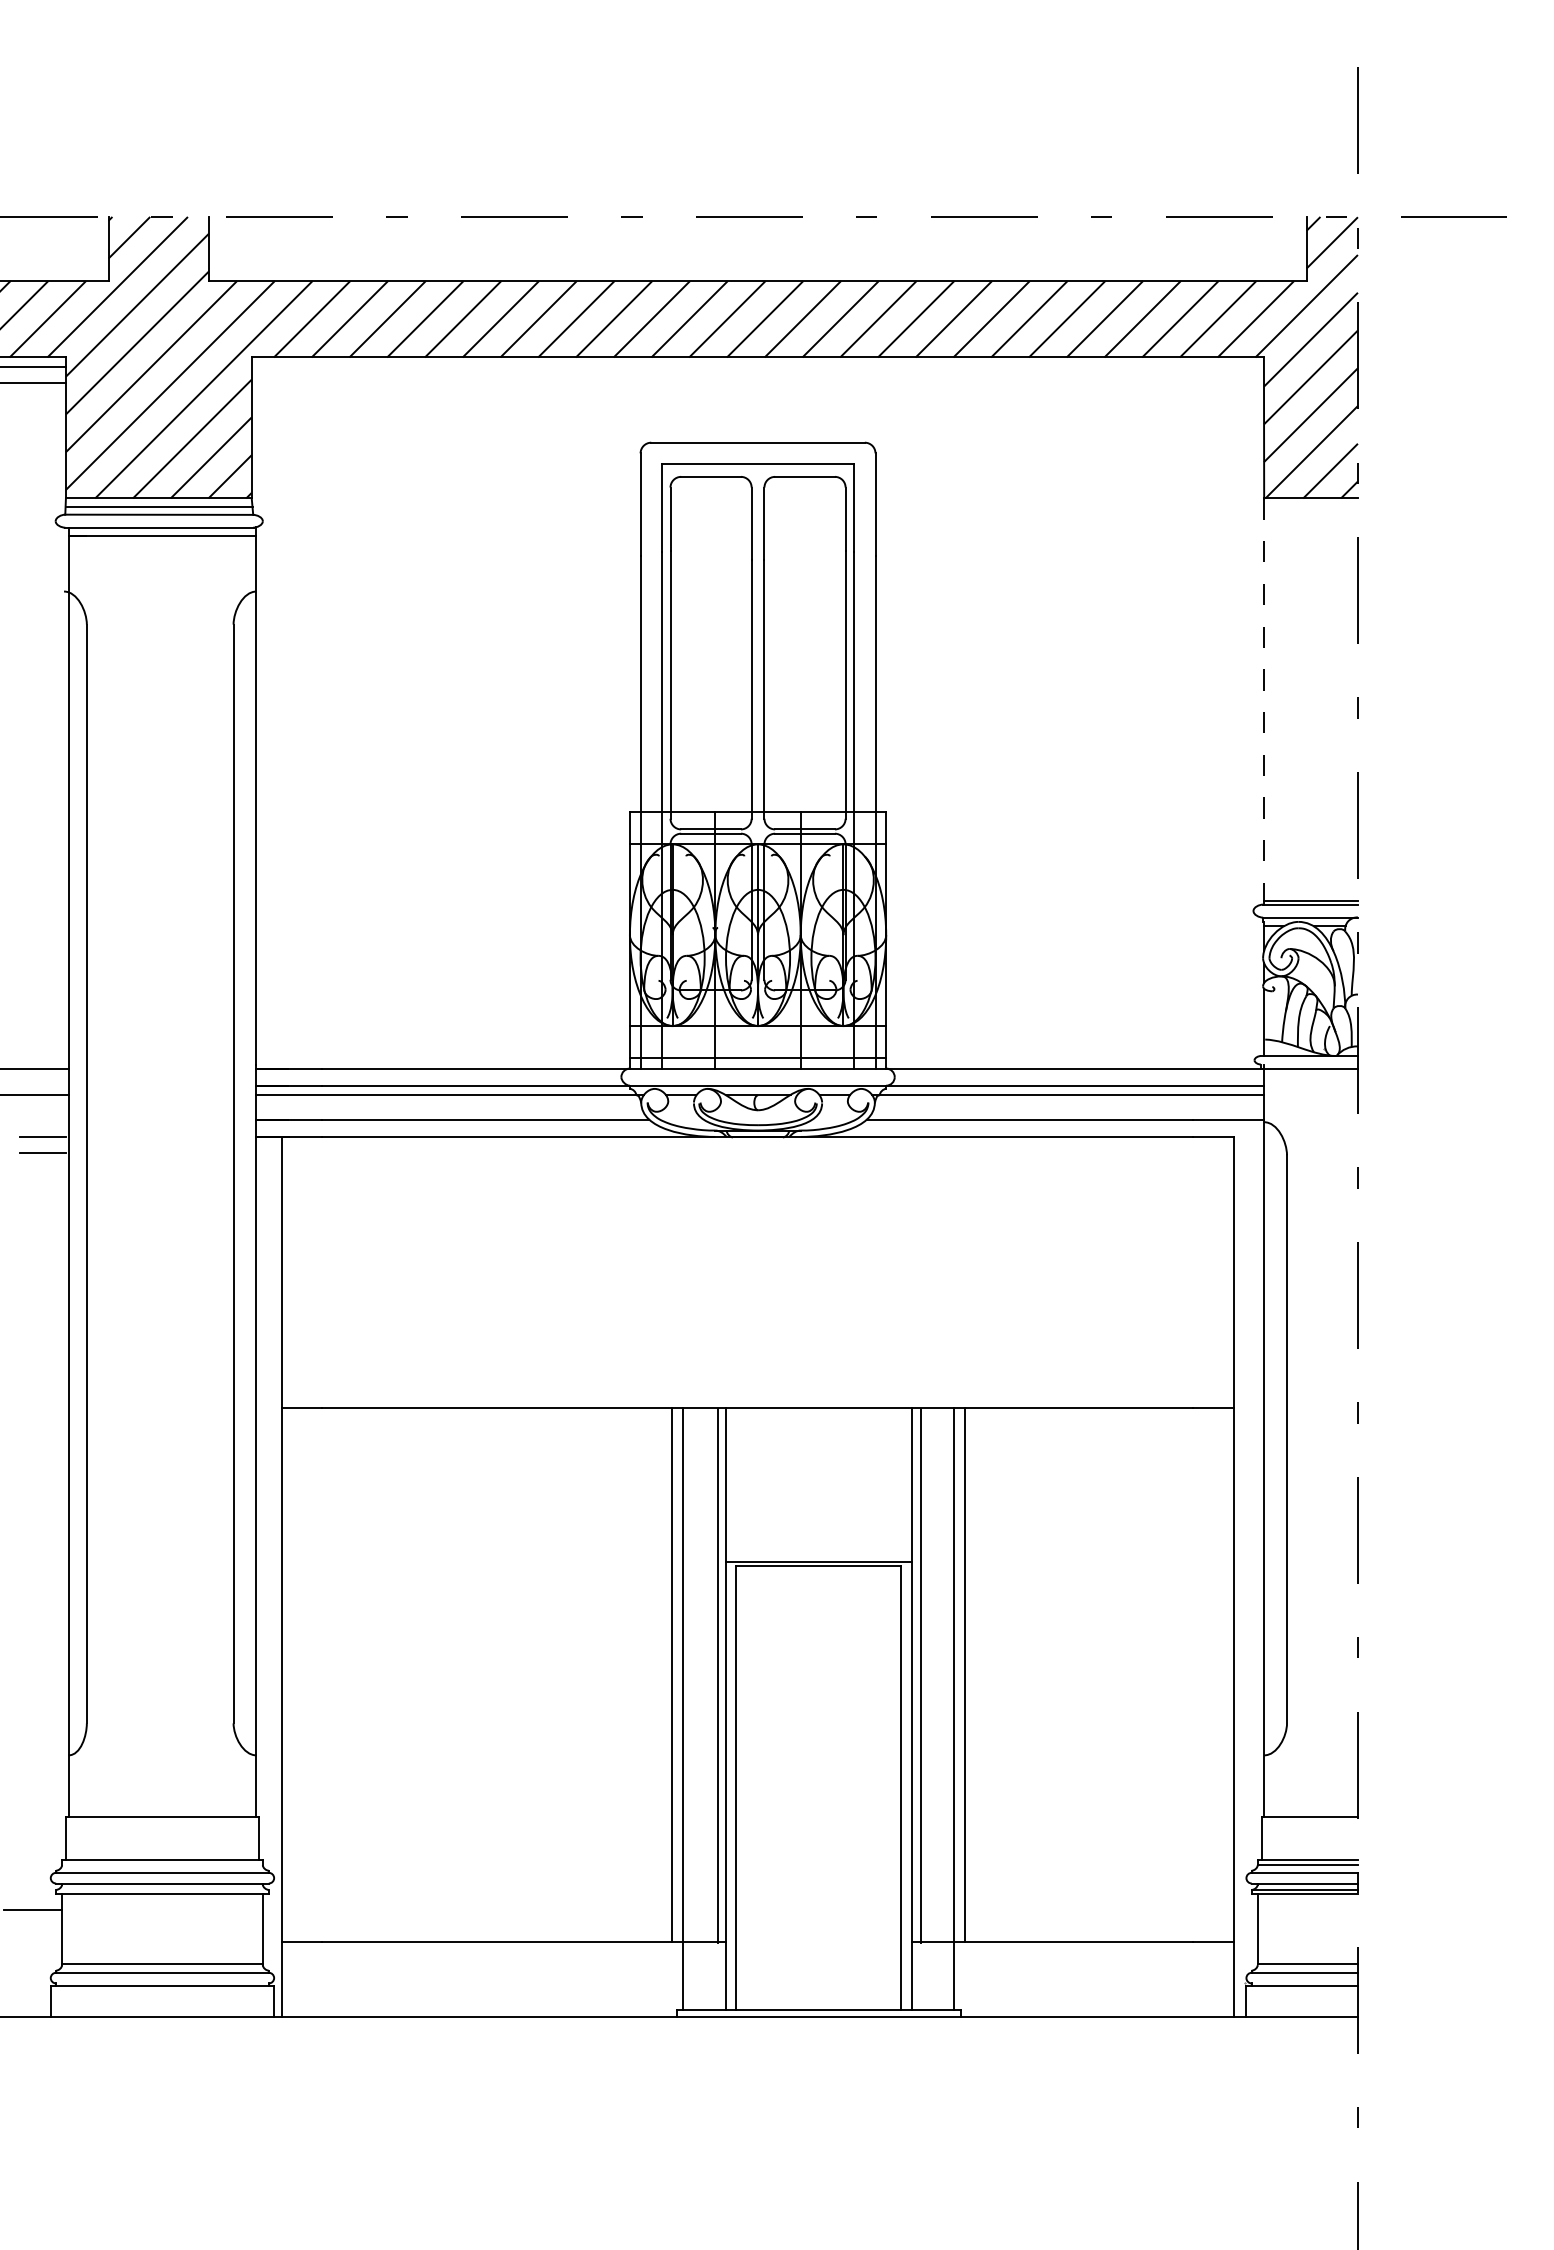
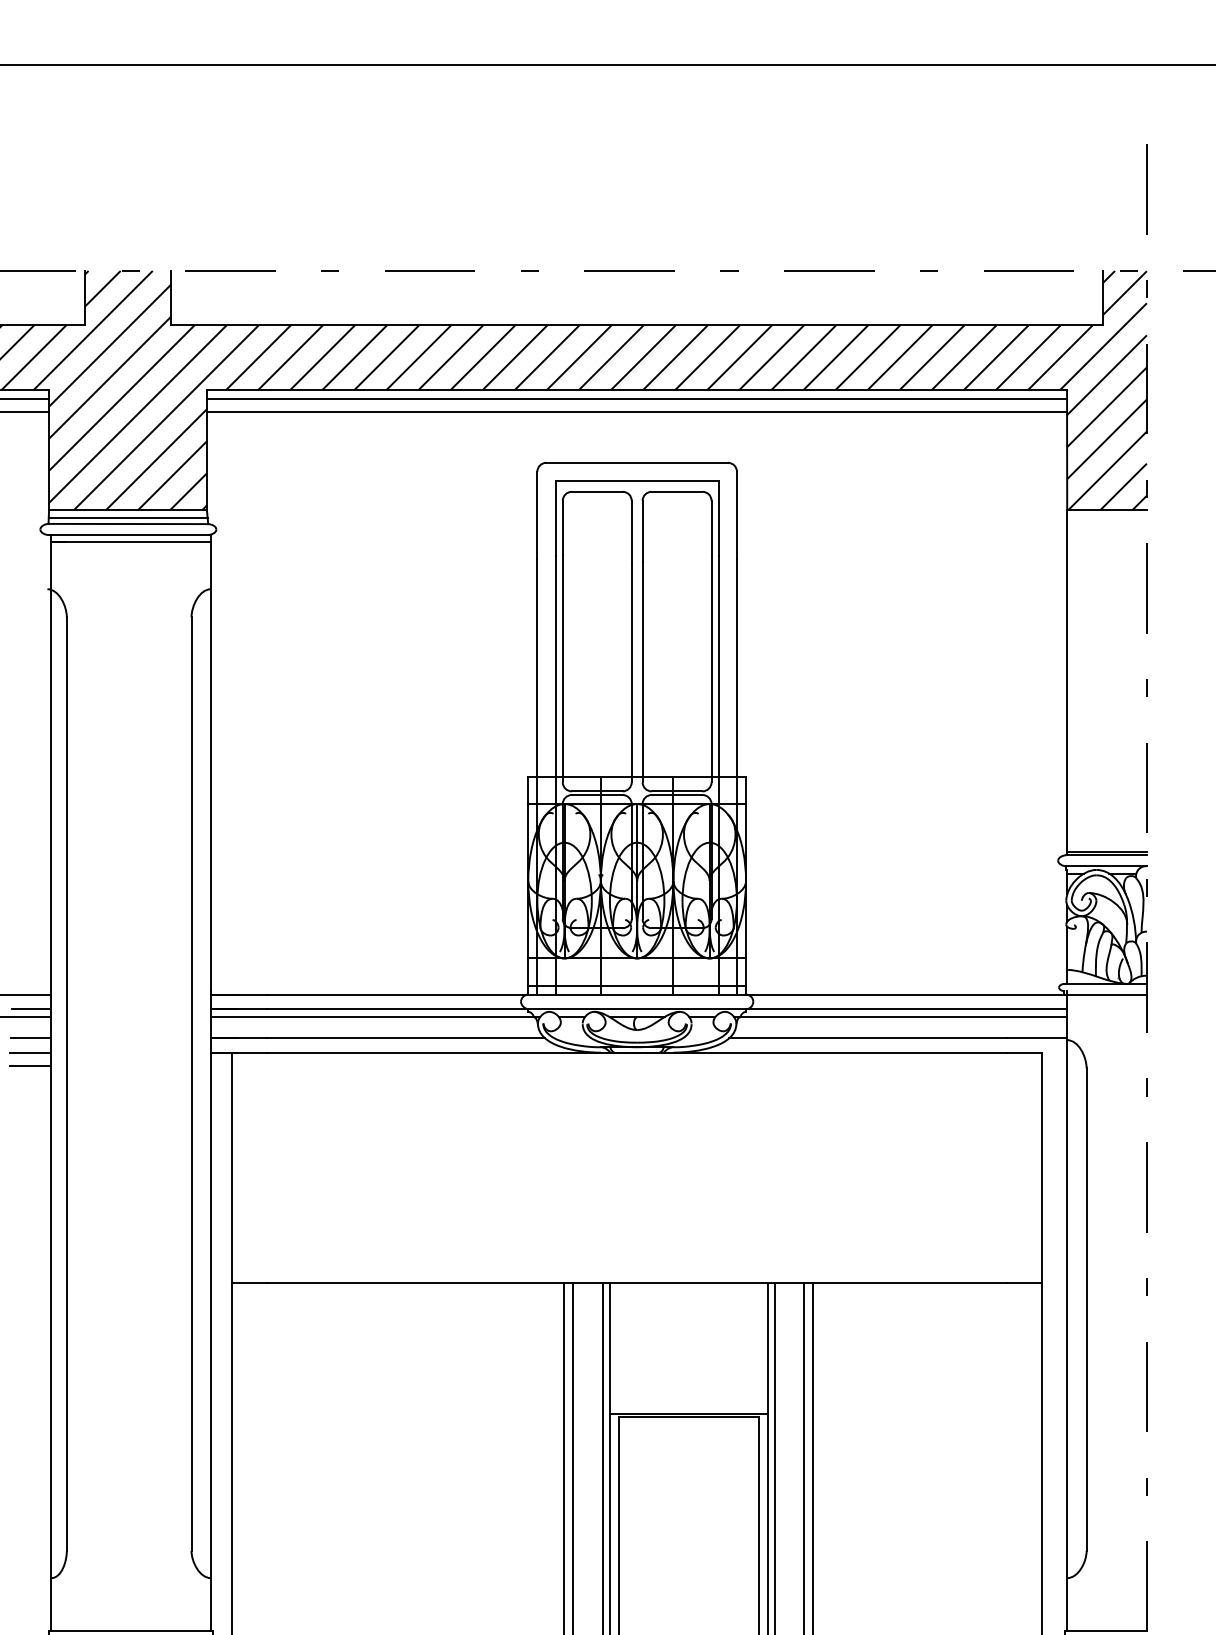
line: (757, 367) -> (636, 398), added
line: (757, 382) -> (636, 411), added
line: (1264, 700) -> (1067, 681), dashed -> solid
line: (43, 1085) -> (30, 1008), added
line: (43, 1119) -> (30, 1037), added

